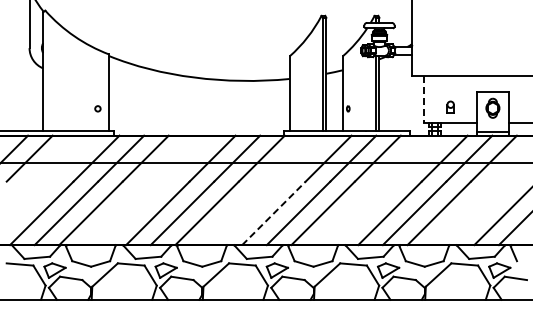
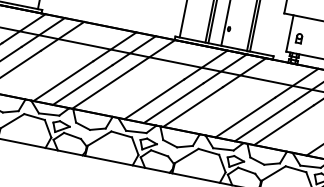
line: (423, 99) -> (289, 33), dashed -> solid
part: (450, 106) -> (299, 37), moved
line: (273, 213) -> (154, 99), dashed -> solid

